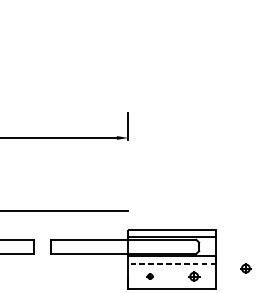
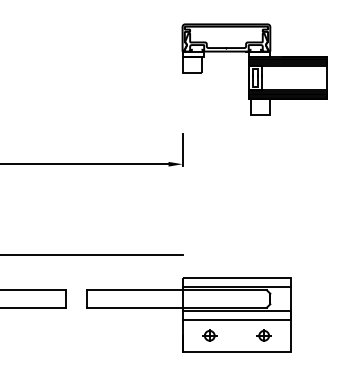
part: (186, 61) -> (254, 69), added
line: (171, 264) -> (236, 320), dashed -> solid
part: (245, 268) -> (327, 325), removed
part: (150, 276) -> (209, 335), size x1.67

